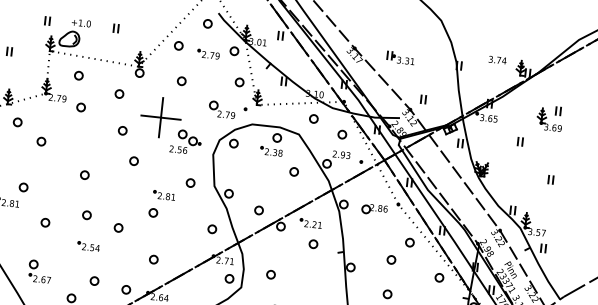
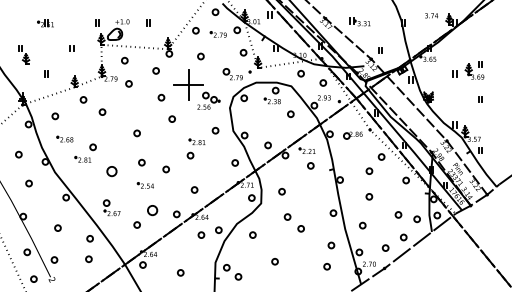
part: (549, 118) -> (474, 70), moved
part: (44, 222) -> (111, 171), size x1.6
part: (94, 281) -> (152, 210), size x1.6

